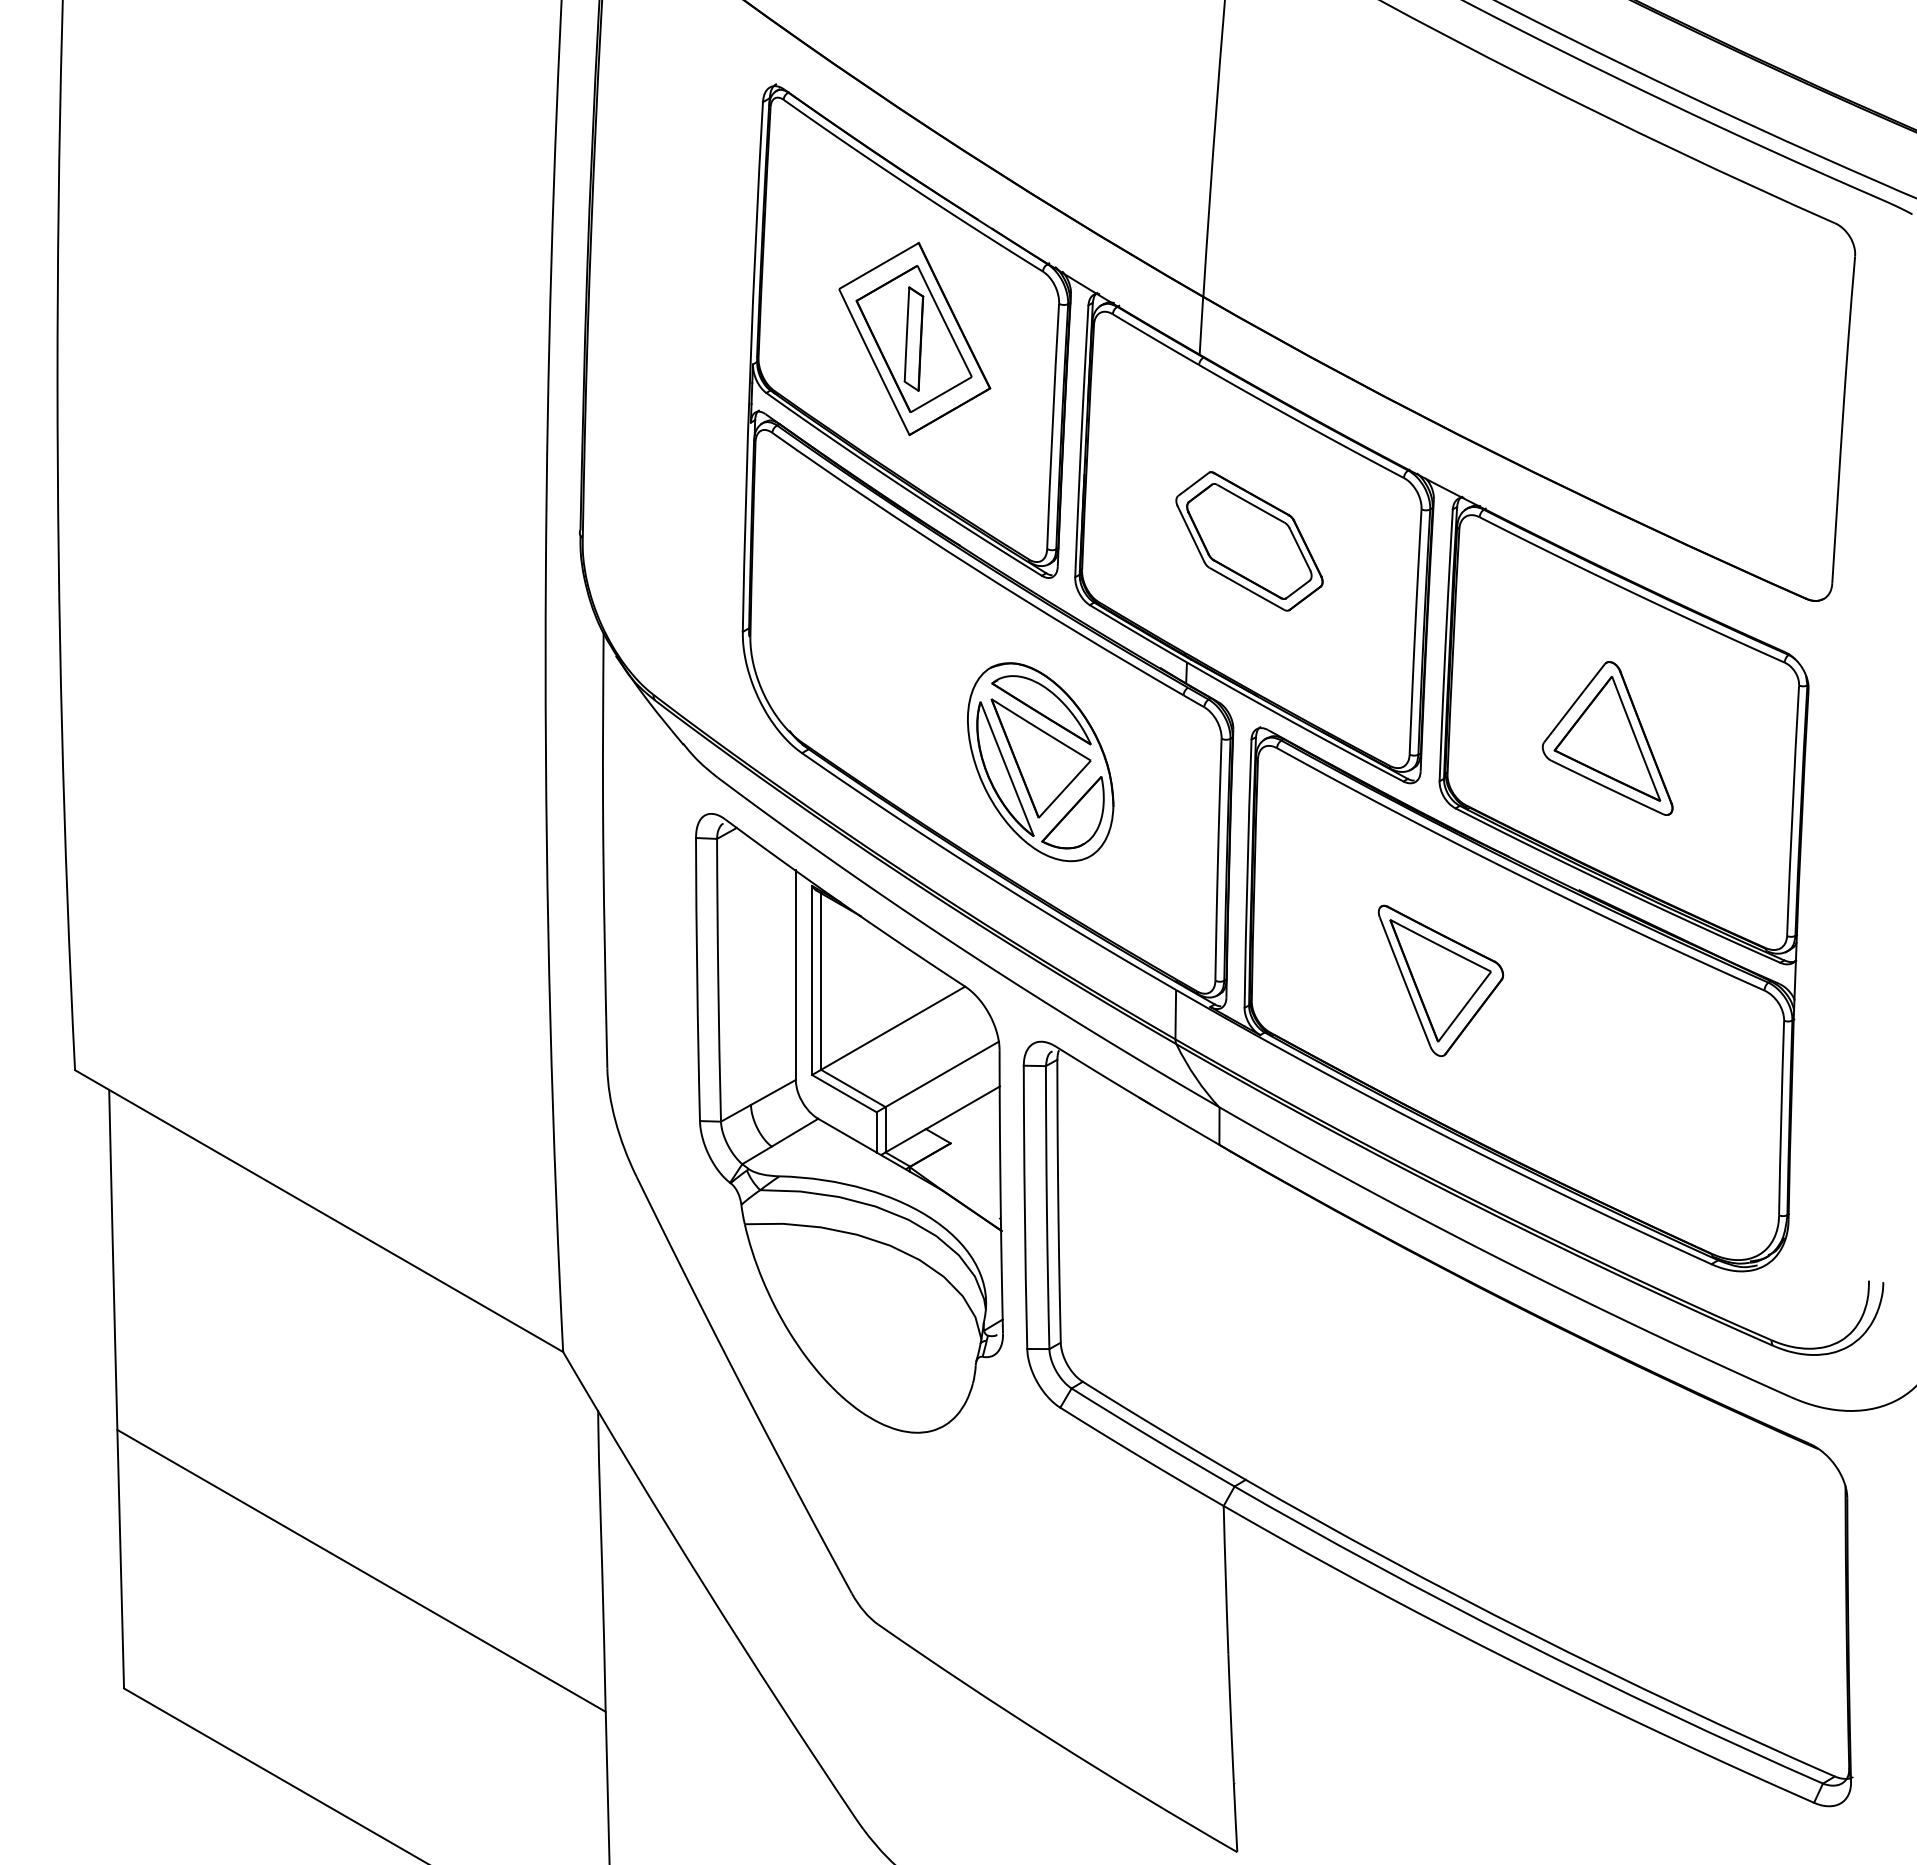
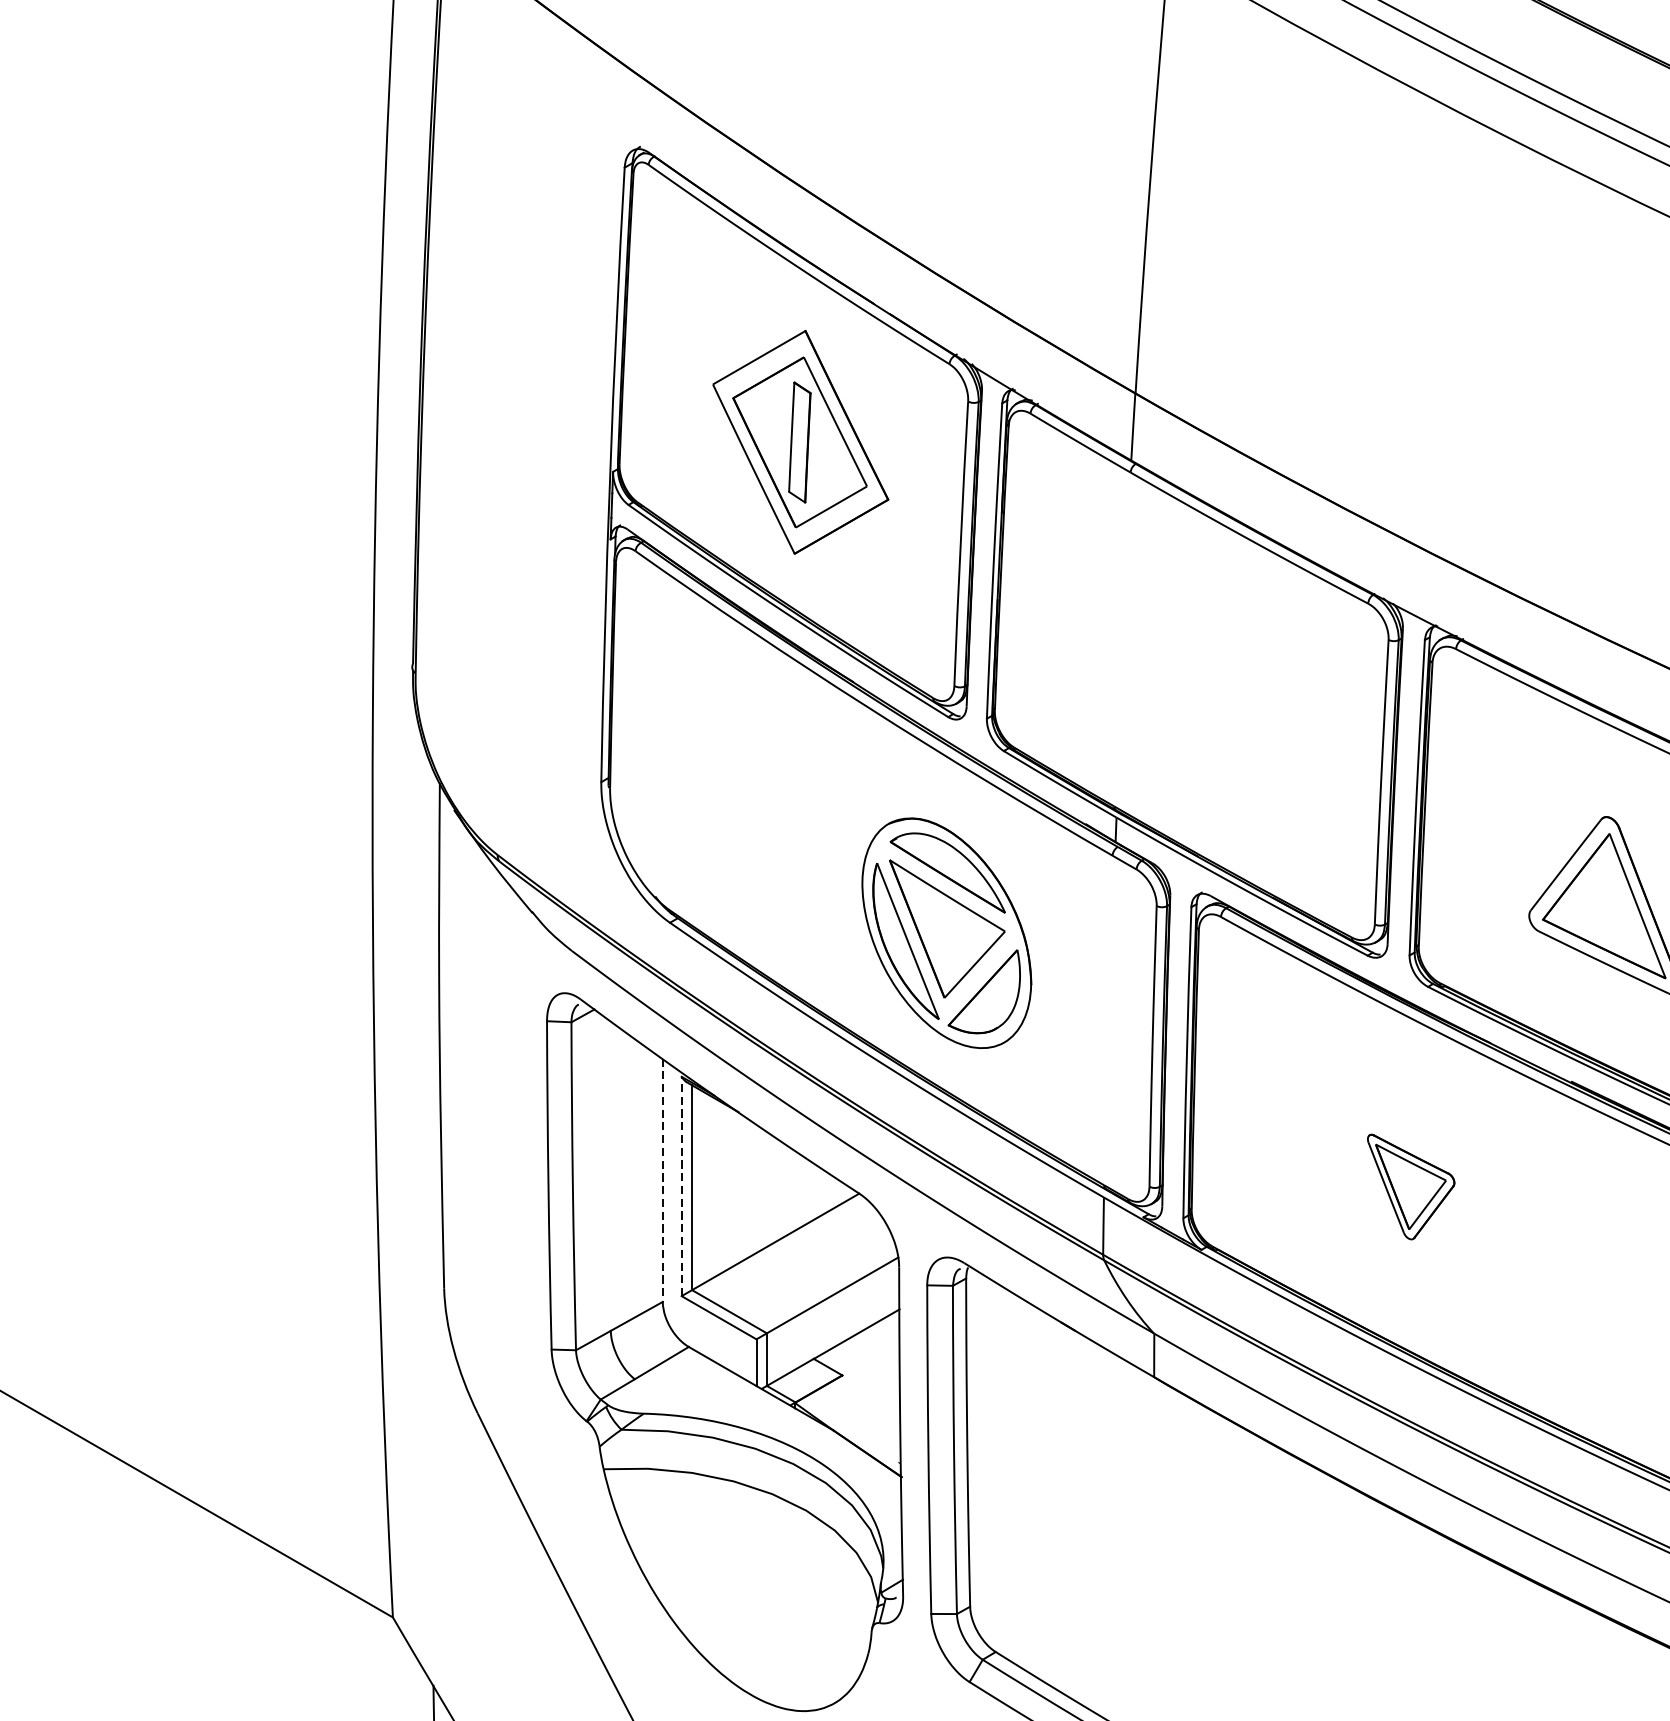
part: (1249, 541) -> (1189, 677), removed
line: (795, 975) -> (662, 1180), solid -> dashed
line: (812, 980) -> (682, 1186), solid -> dashed
part: (1440, 980) -> (1410, 1186), size x0.6

